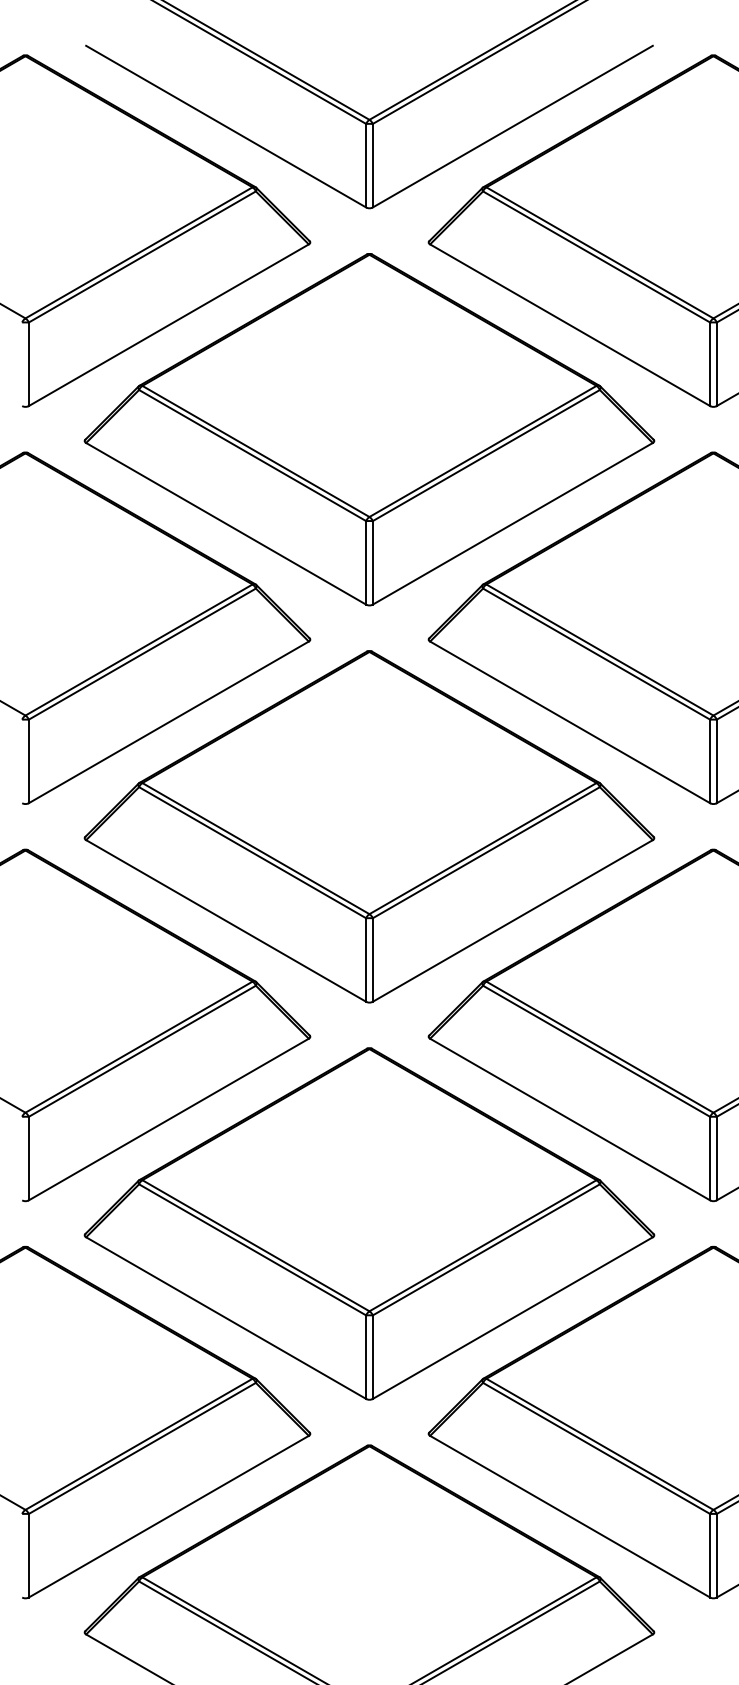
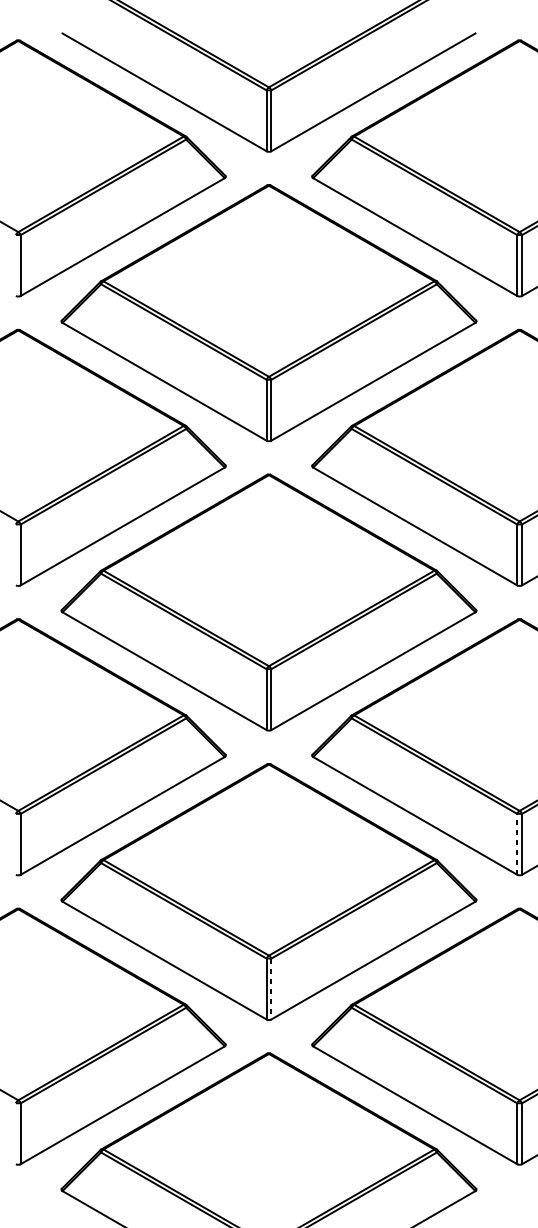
line: (710, 1158) -> (517, 844), solid -> dashed
line: (372, 1357) -> (271, 989), solid -> dashed

